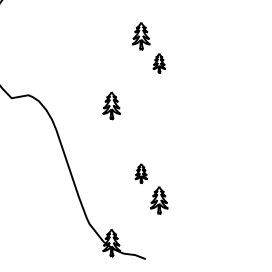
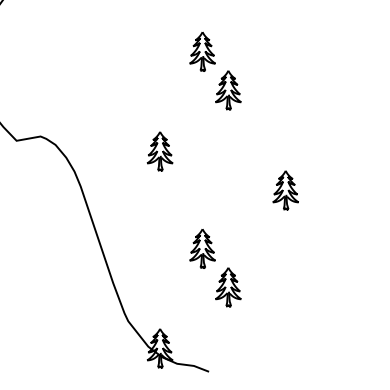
part: (159, 63) -> (228, 90), size x1.43
part: (198, 133) -> (284, 191), added
part: (141, 173) -> (202, 248), size x1.43

